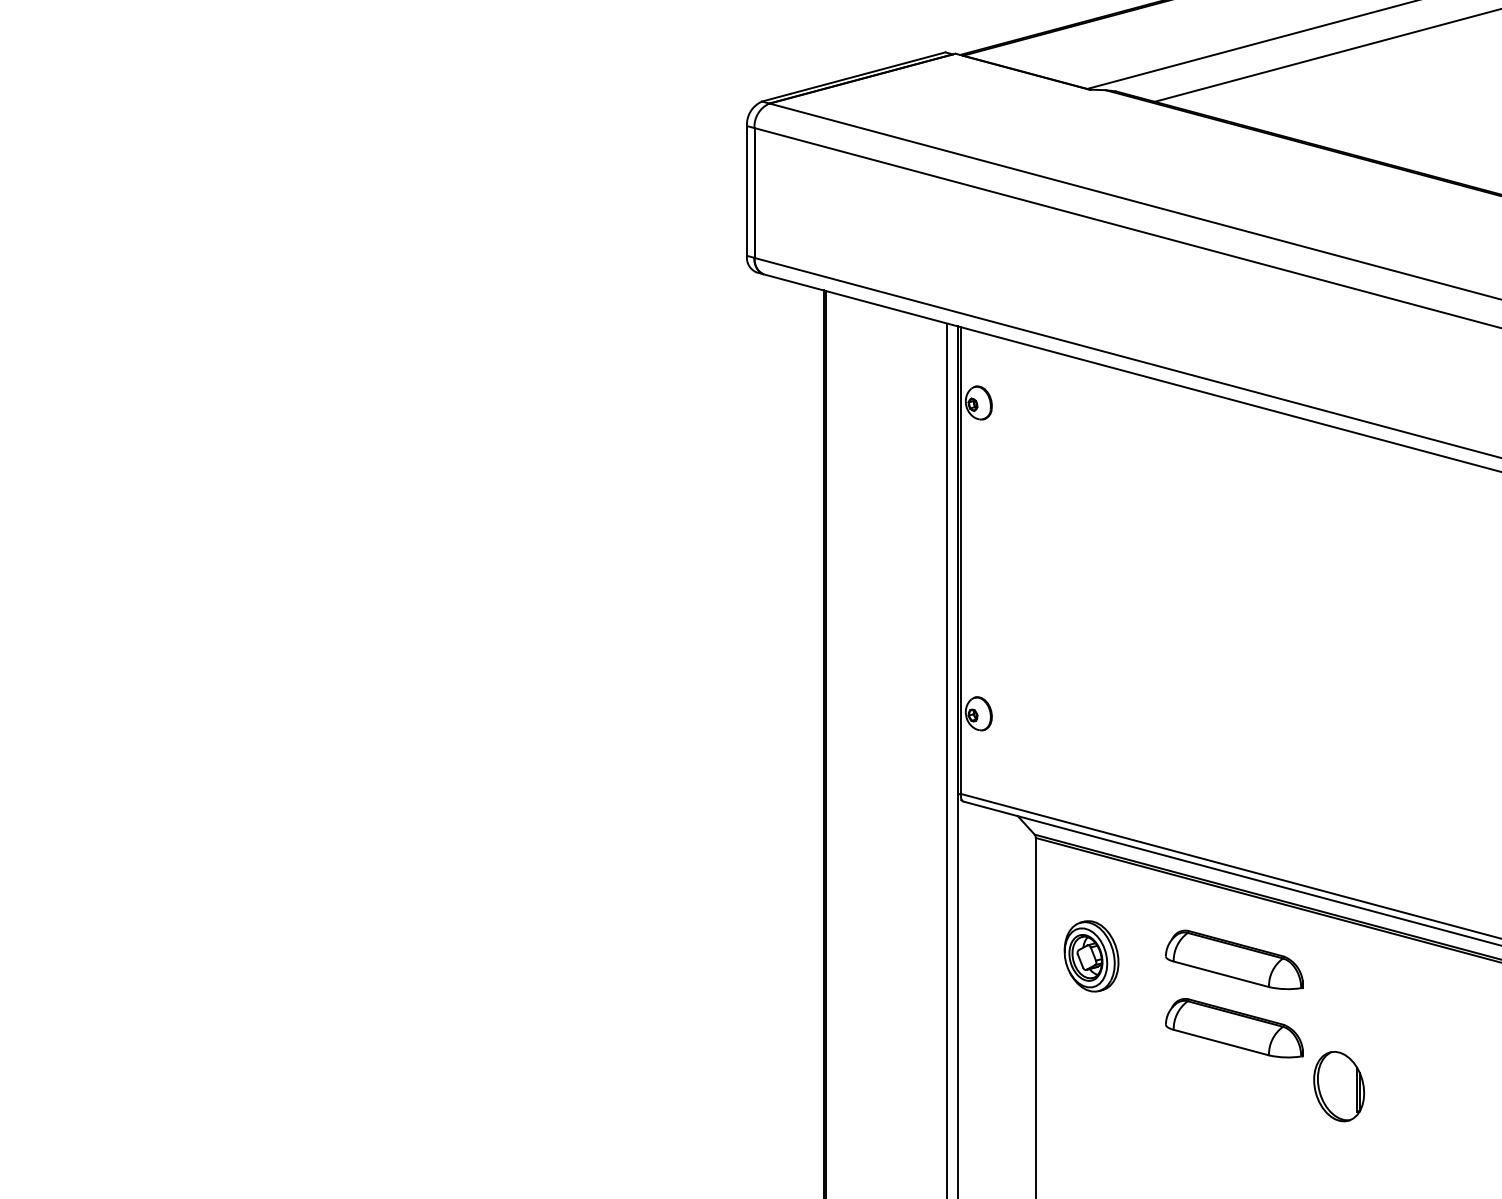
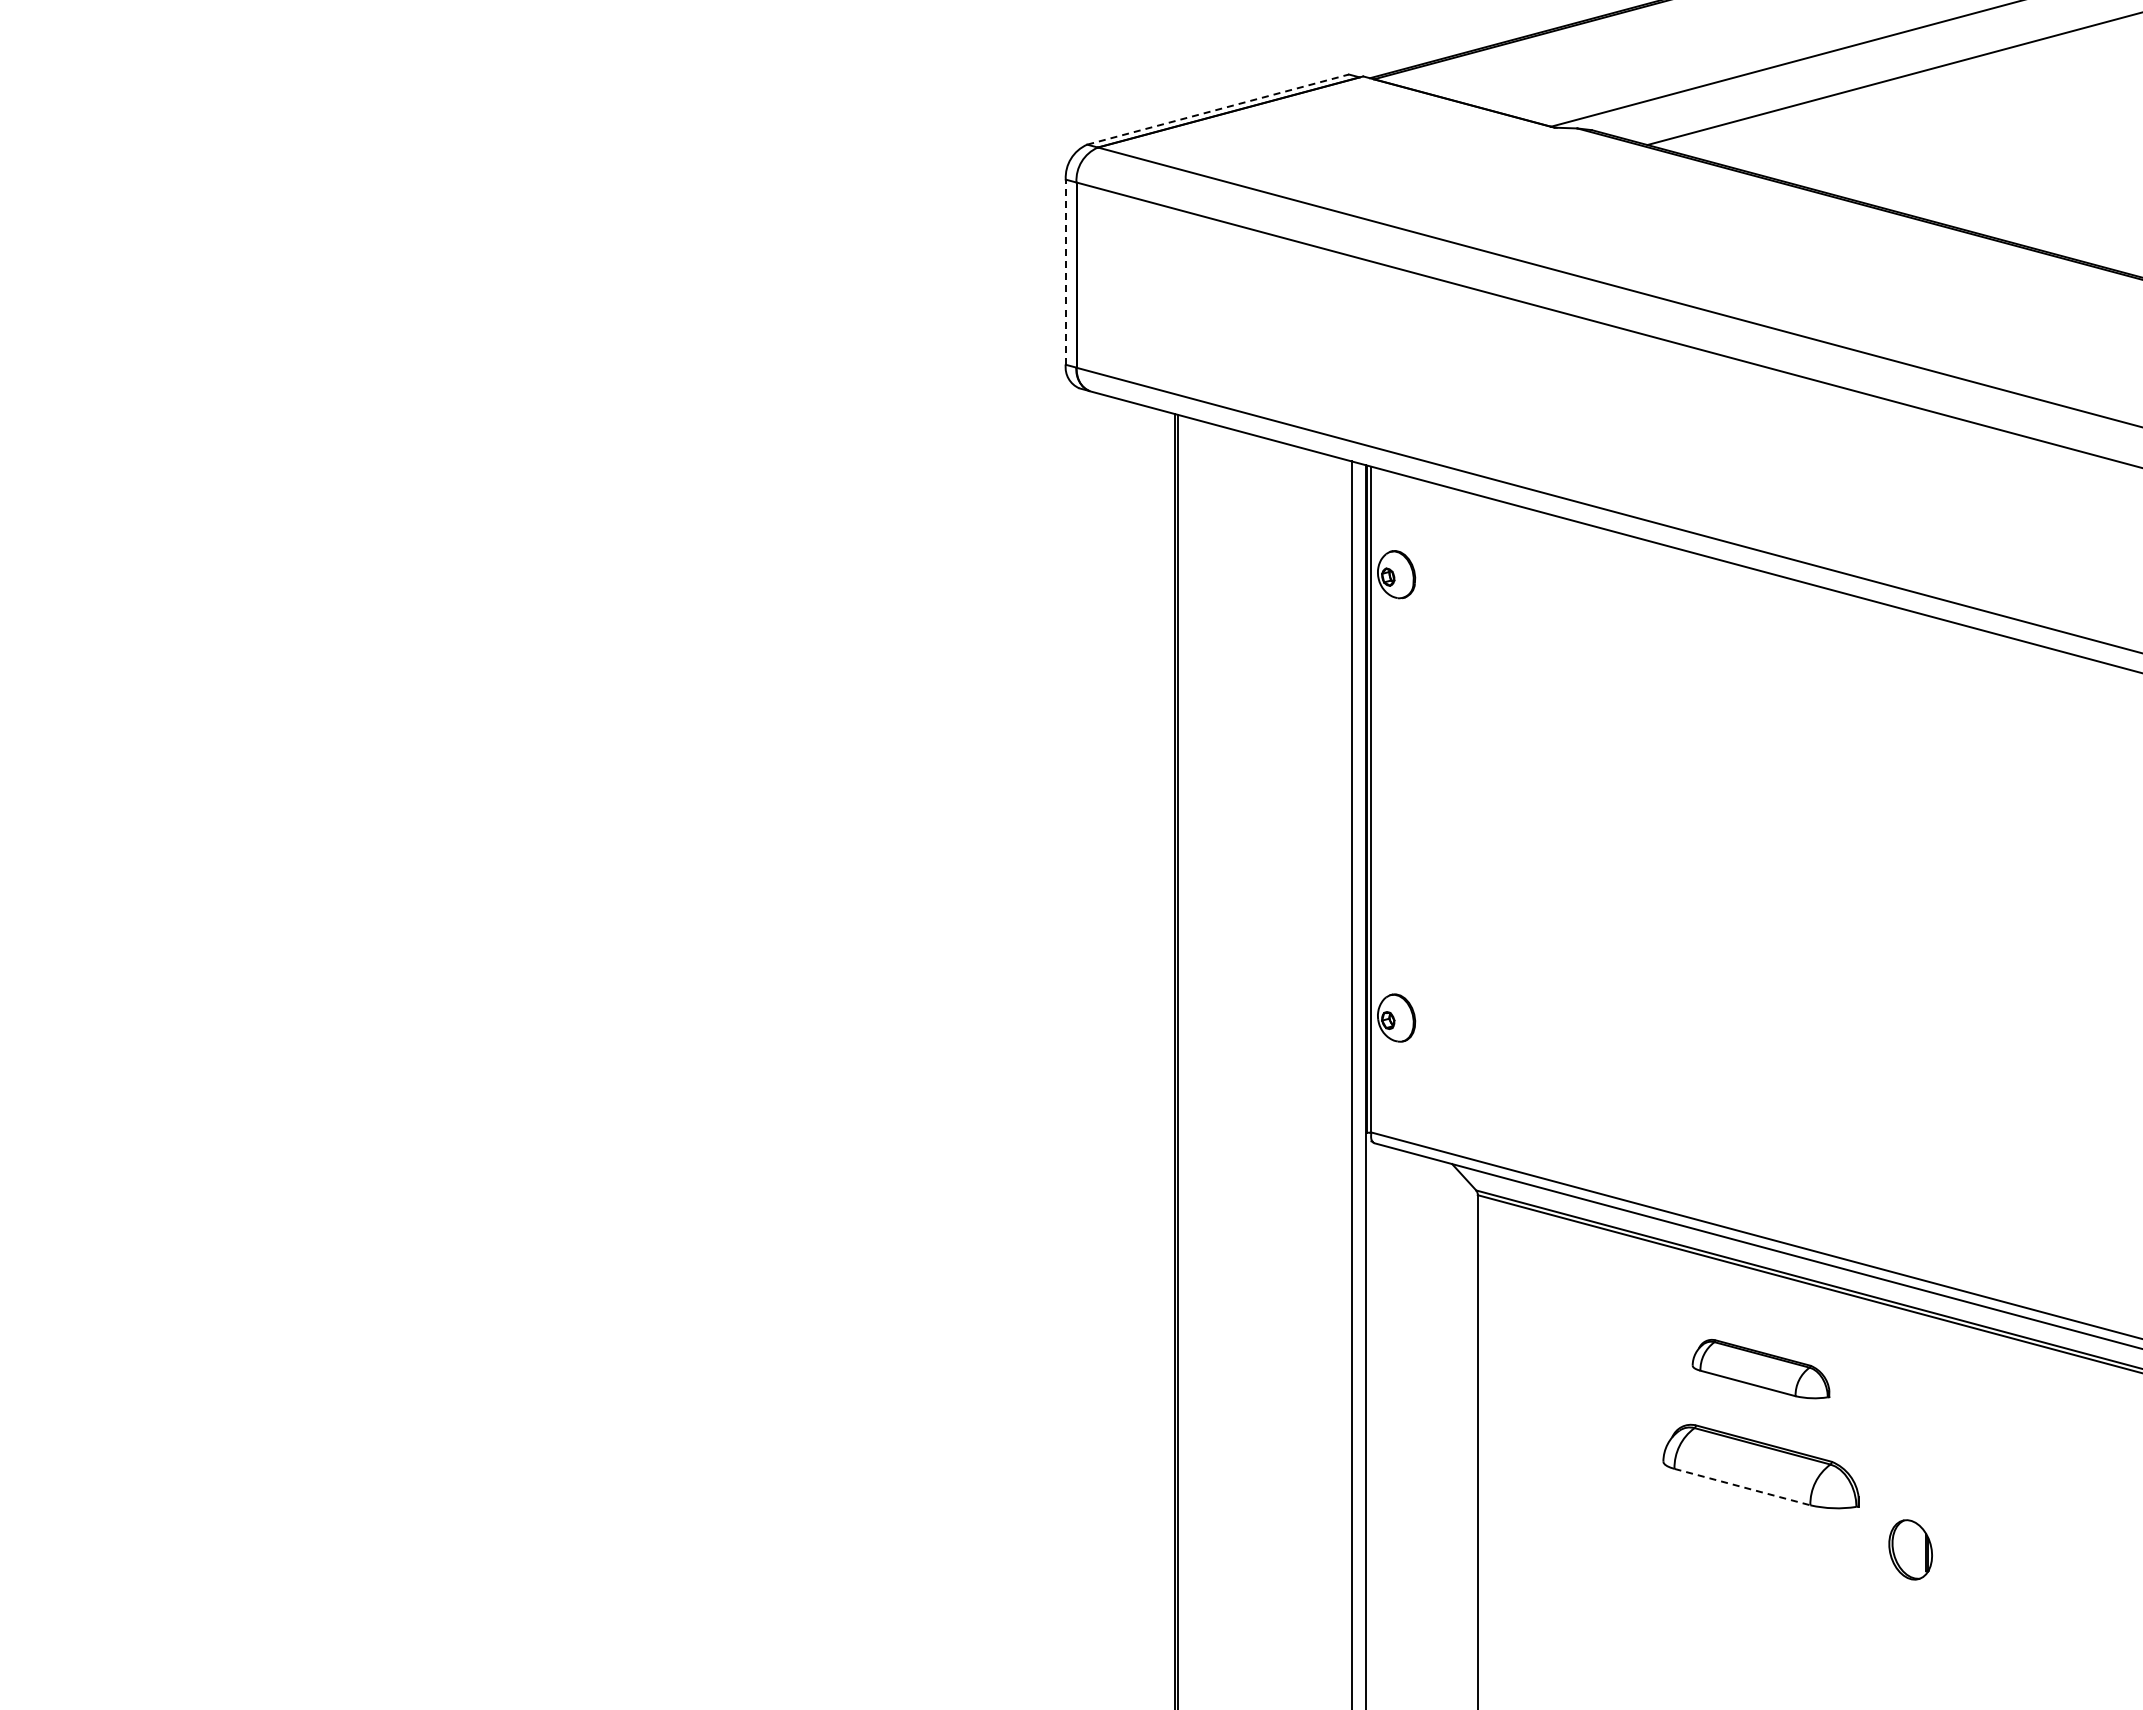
line: (854, 76) -> (1218, 109), solid -> dashed
line: (746, 191) -> (1065, 272), solid -> dashed
part: (1091, 956) -> (1557, 1364), removed
part: (1233, 959) -> (1760, 1368), size x0.7
line: (1221, 1042) -> (1742, 1487), solid -> dashed
part: (1339, 1086) -> (1910, 1549), size x0.6

